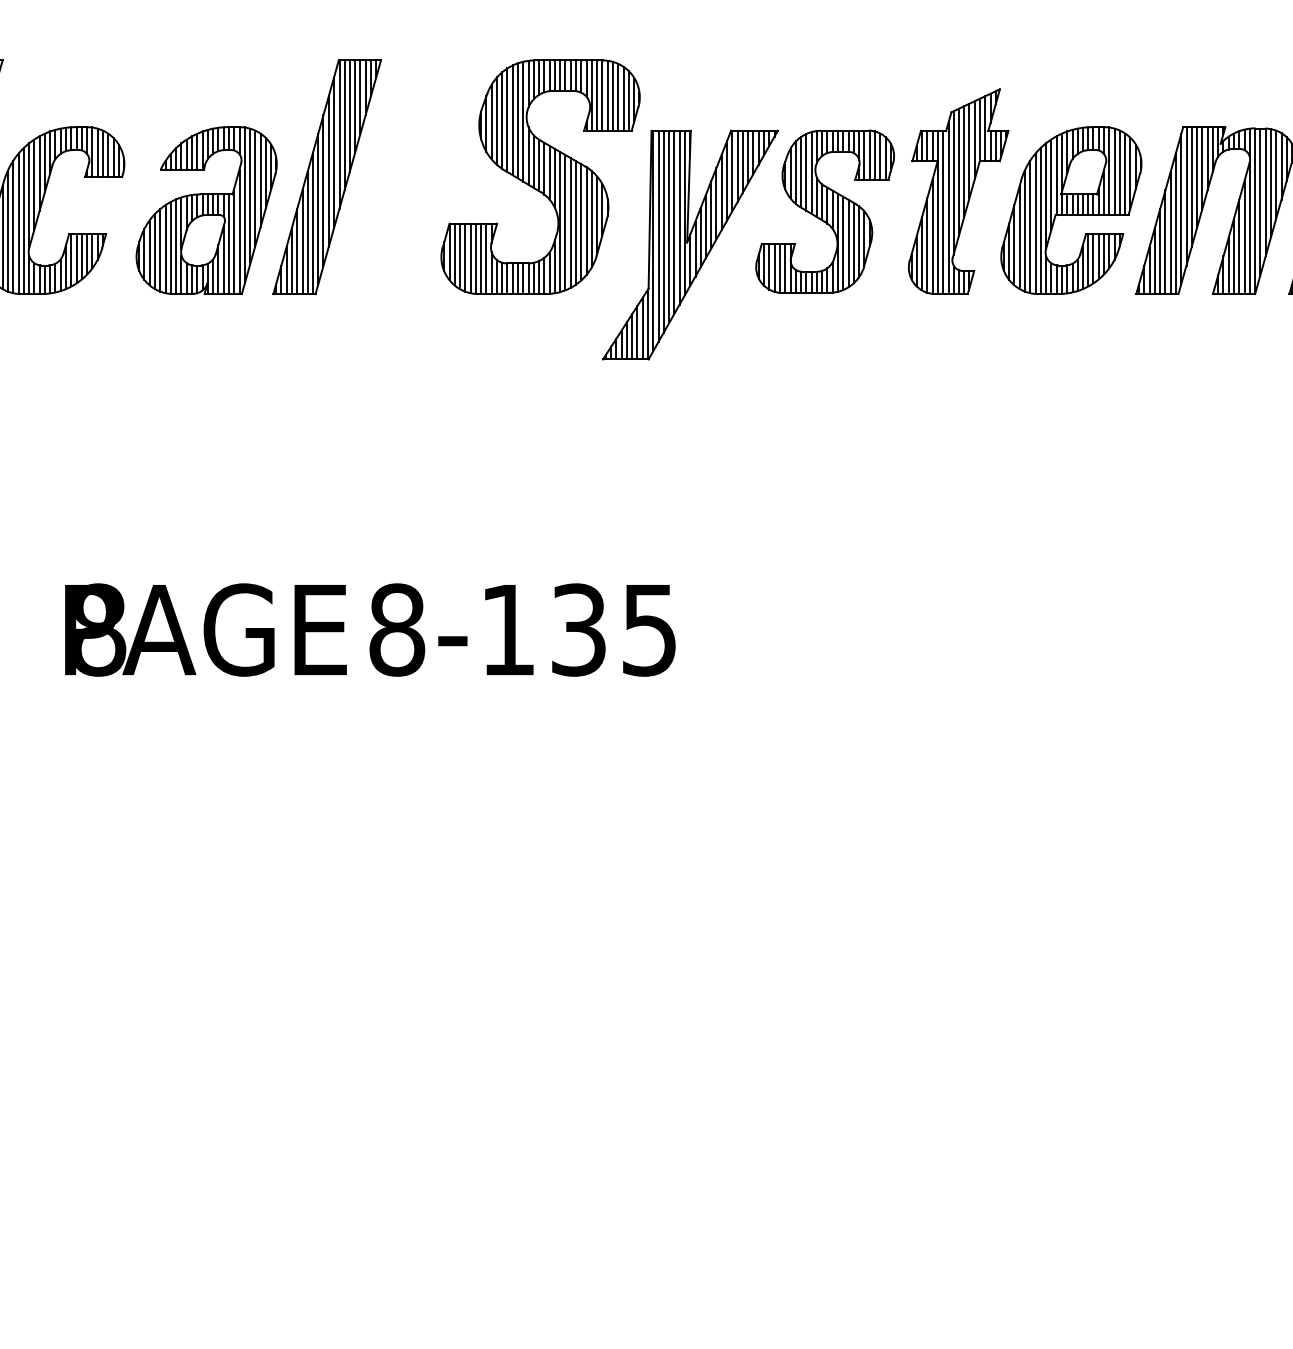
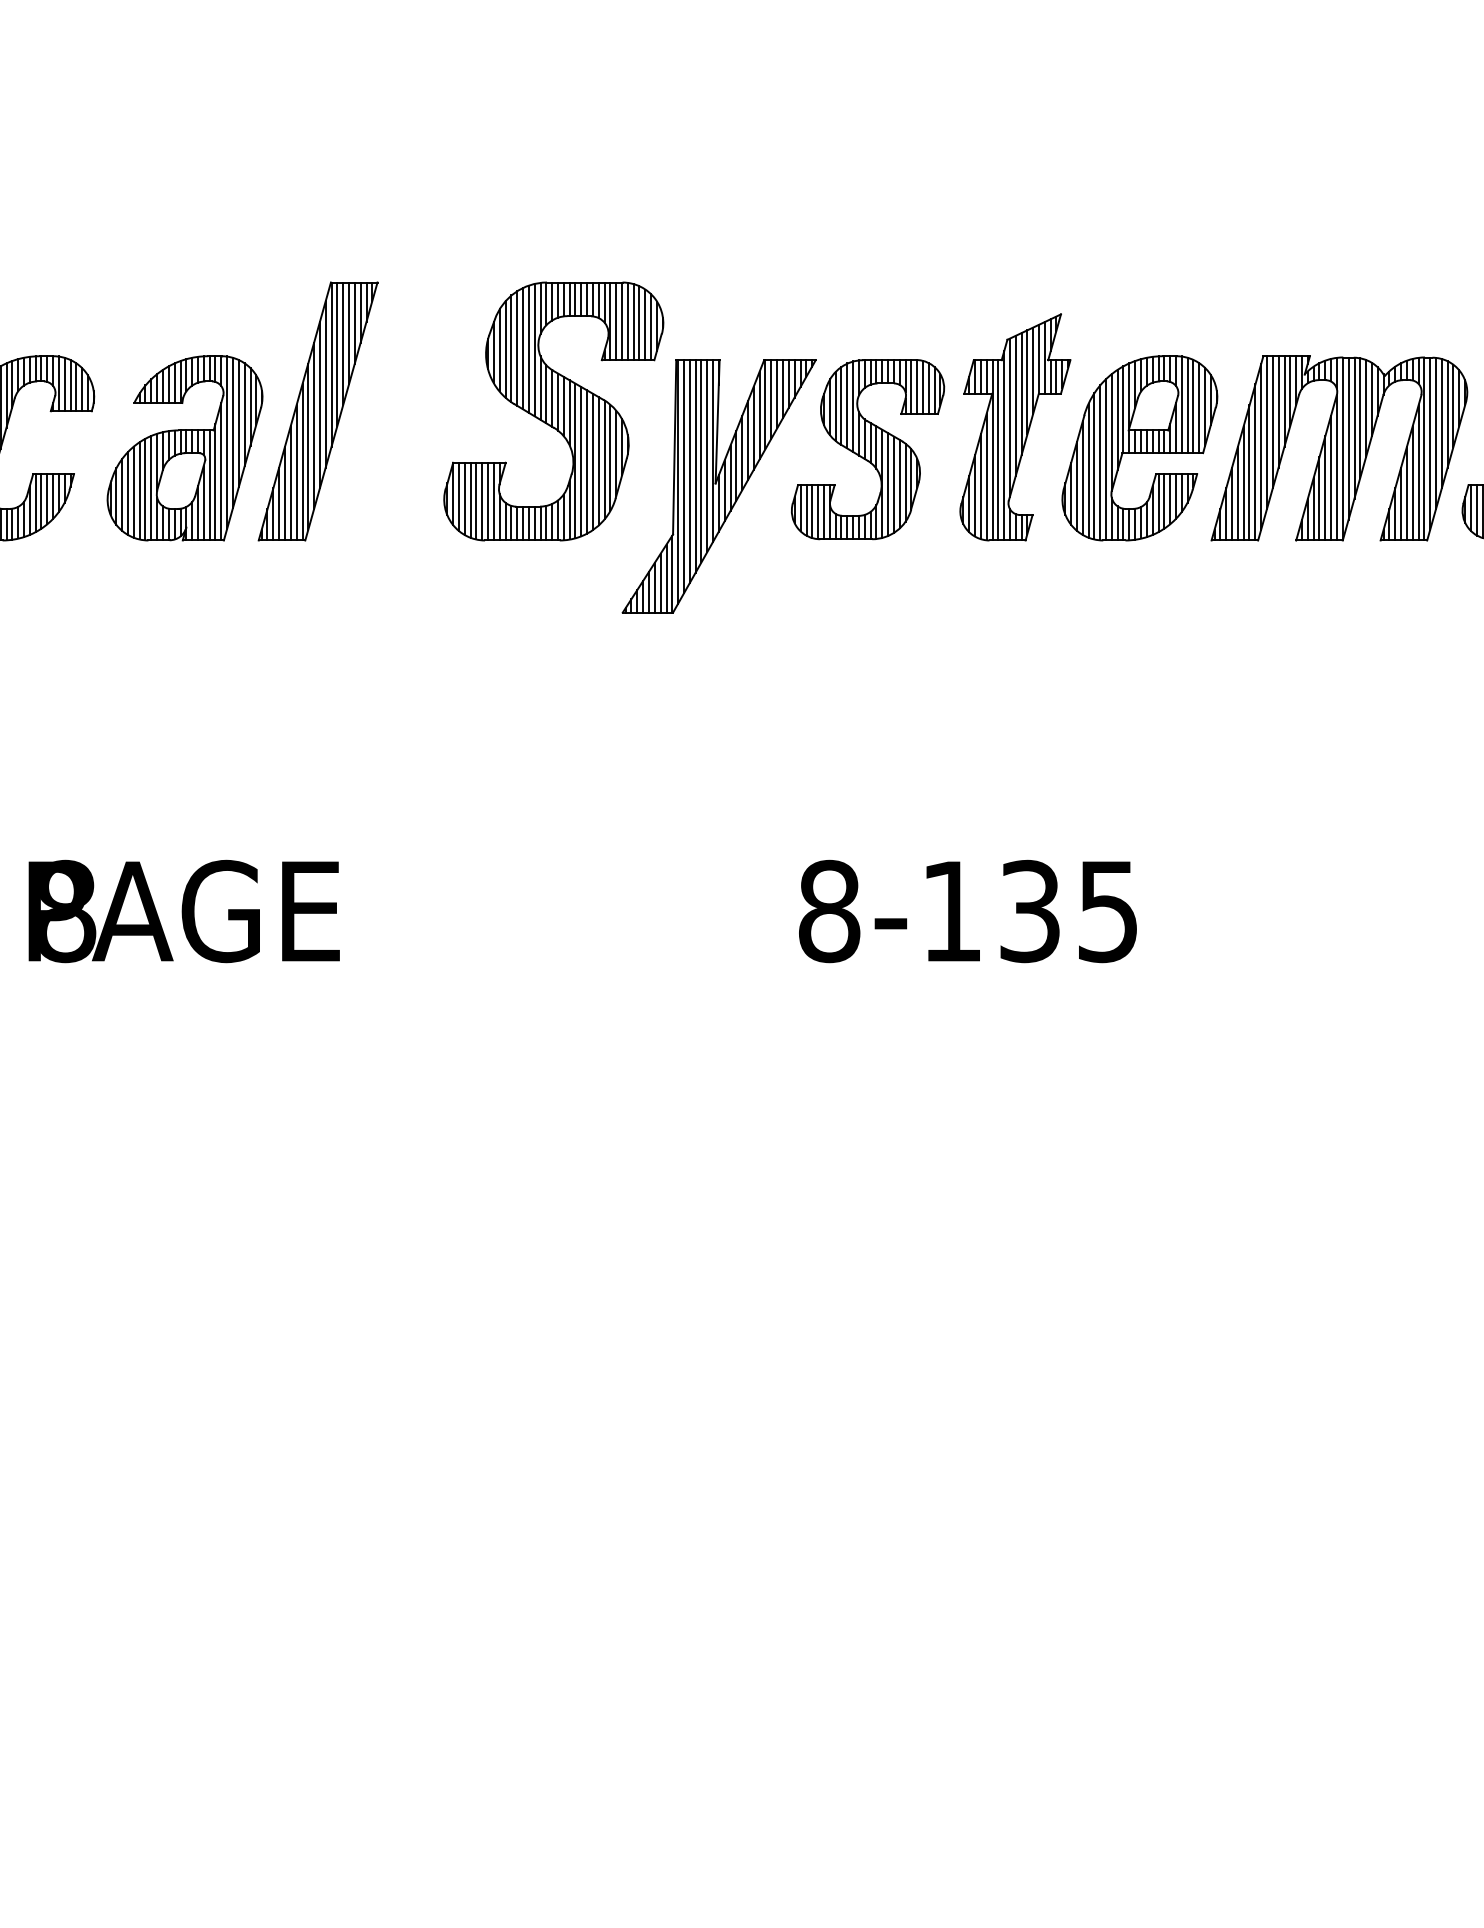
text: (522, 630) -> (967, 911), moved

